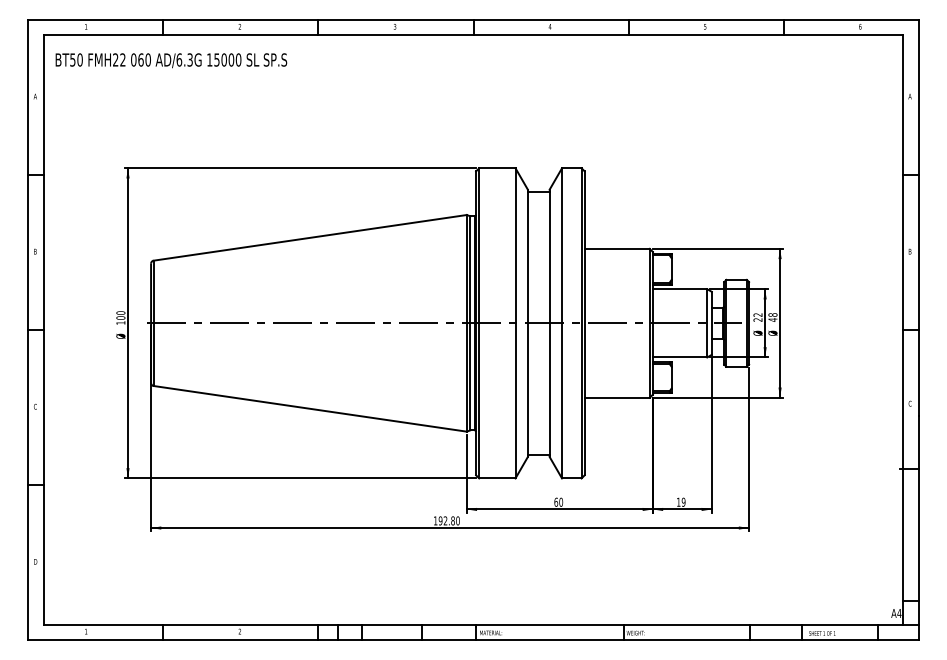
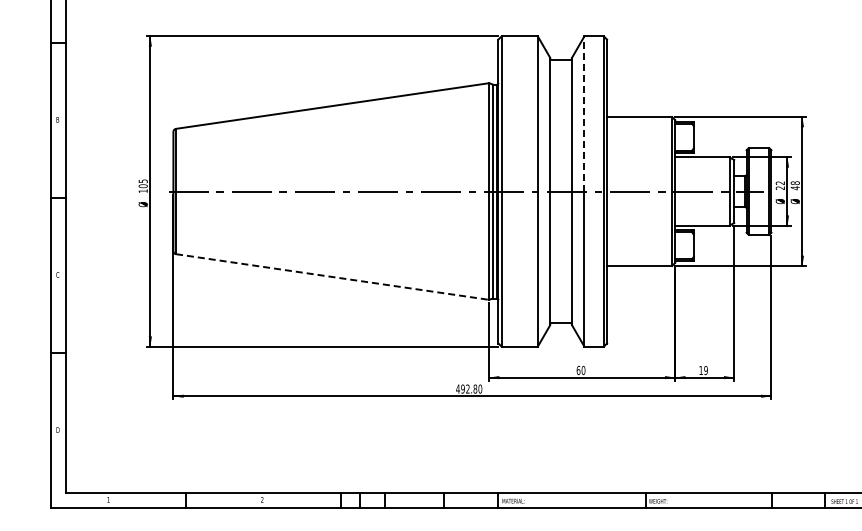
line: (562, 245) -> (584, 113), solid -> dashed
text: (120, 312) -> (142, 180), 100 -> 105
line: (310, 408) -> (332, 276), solid -> dashed
text: (435, 520) -> (457, 388), 192.80 -> 492.80

